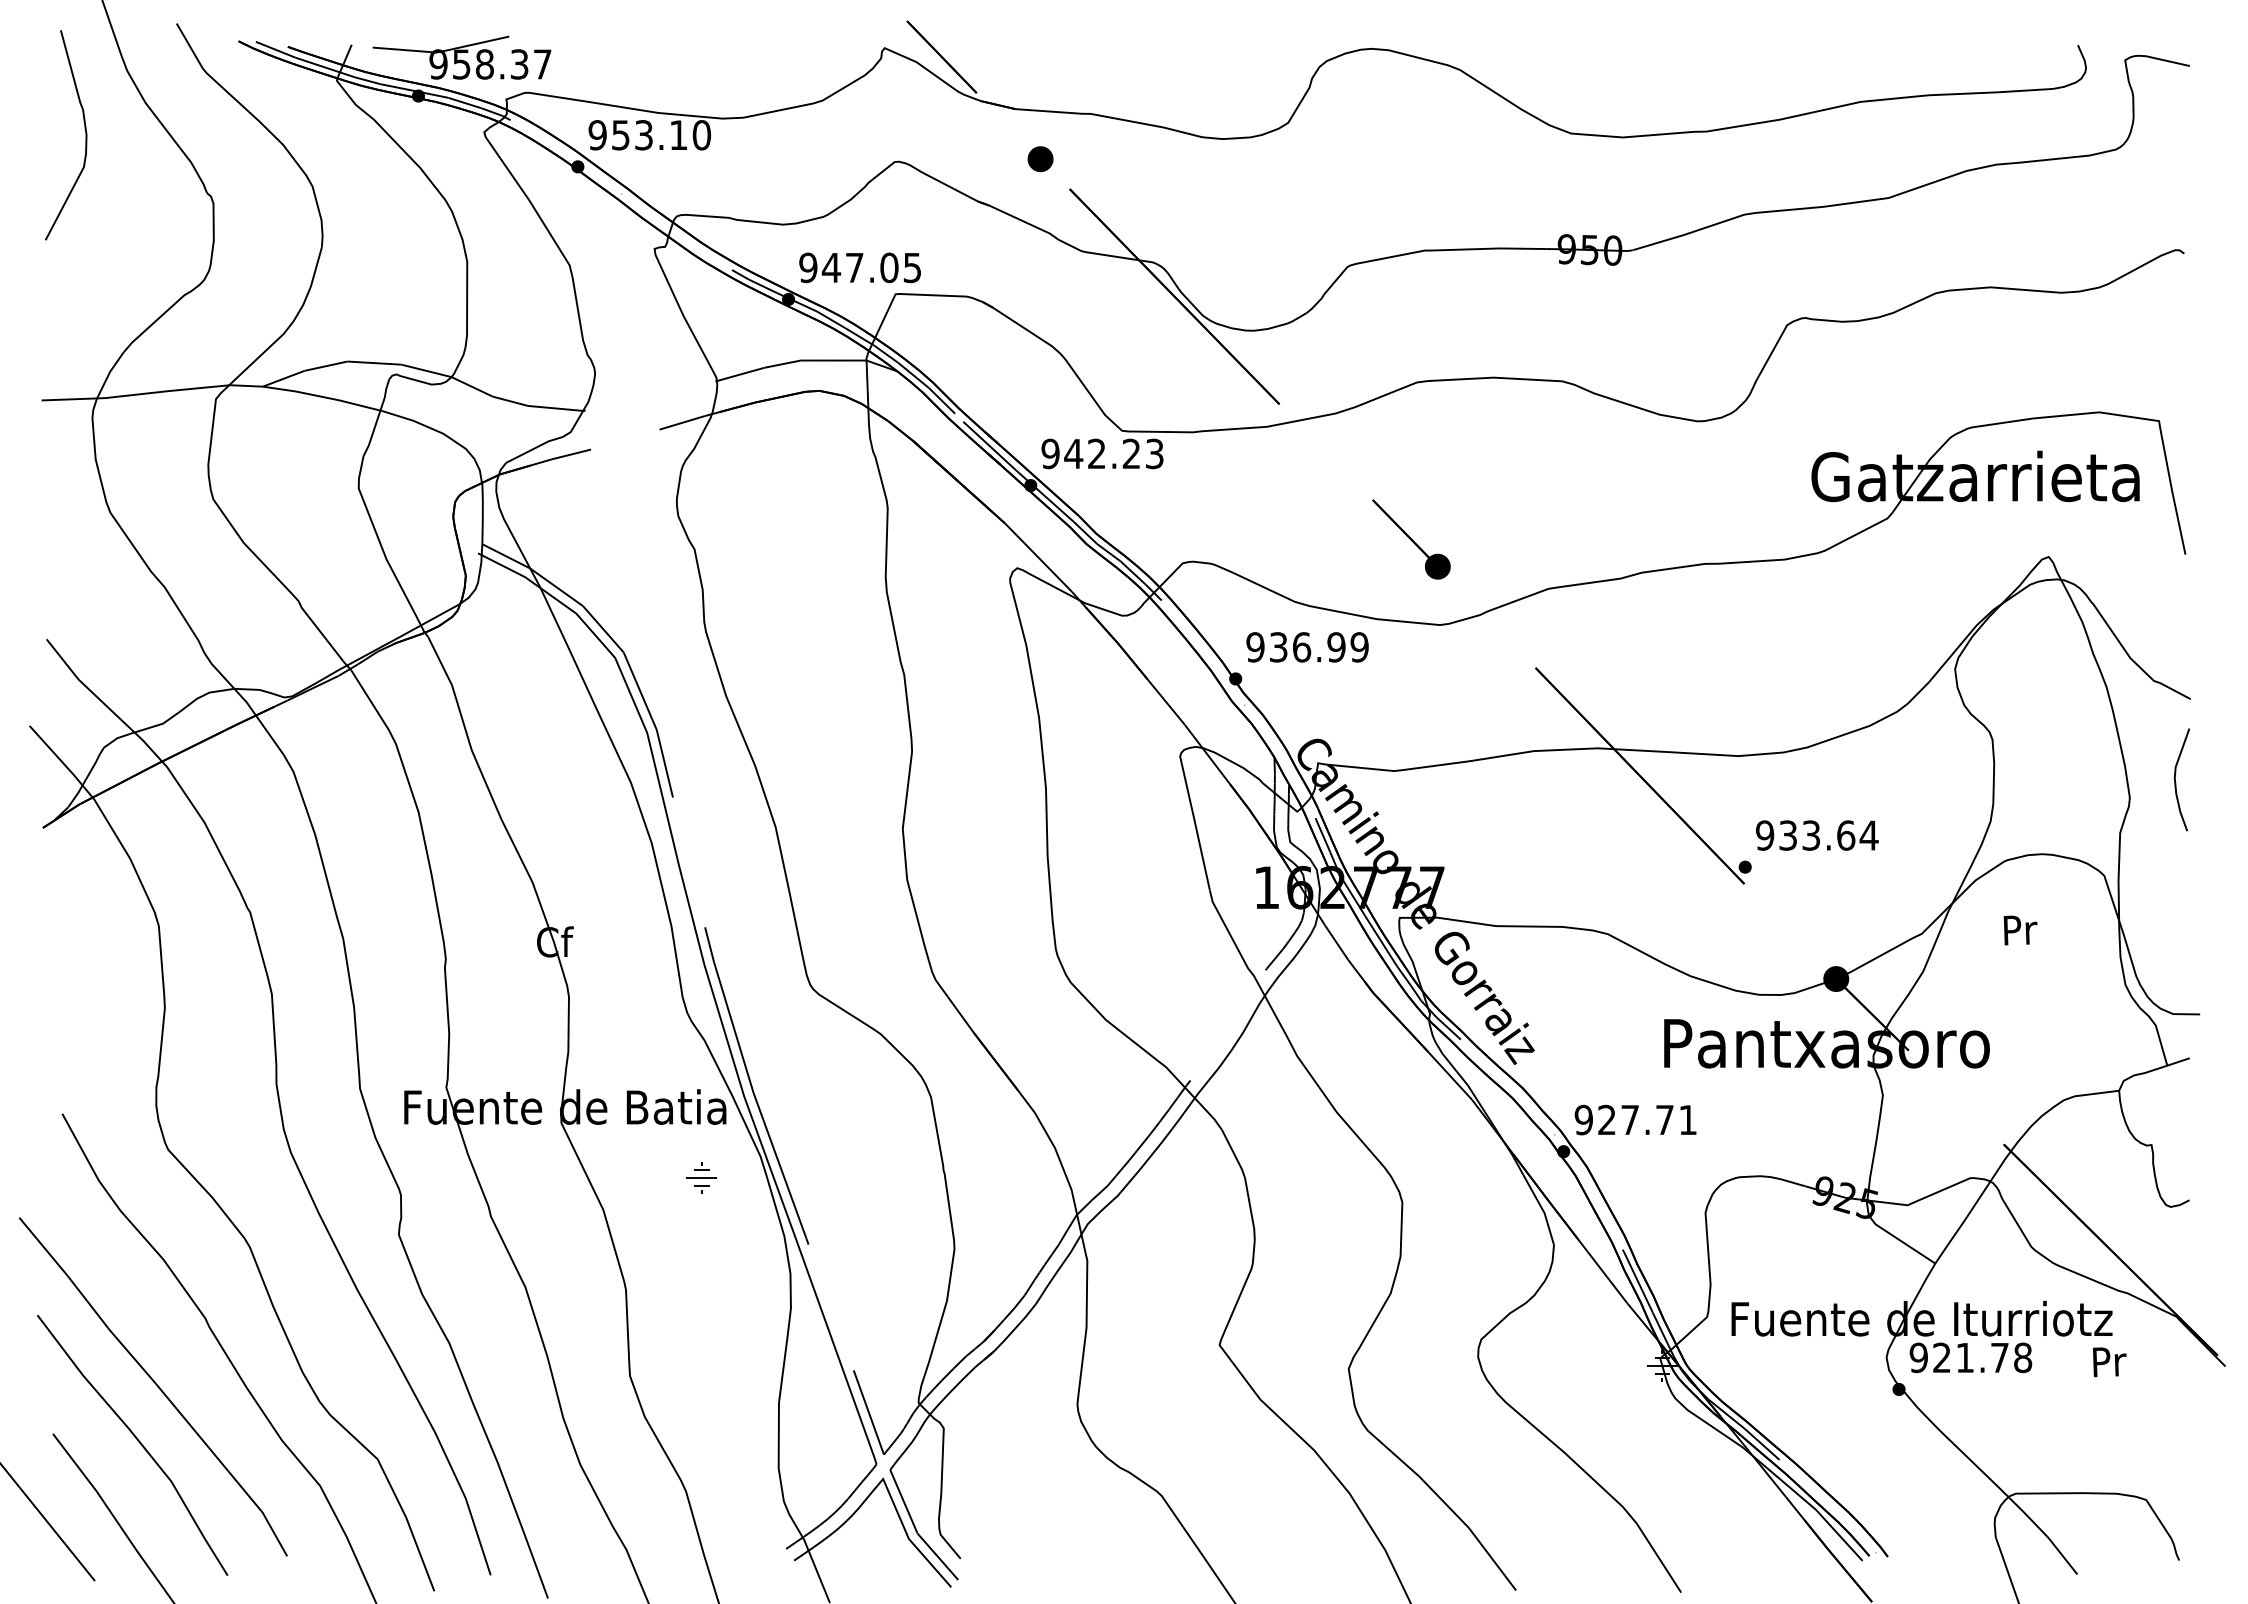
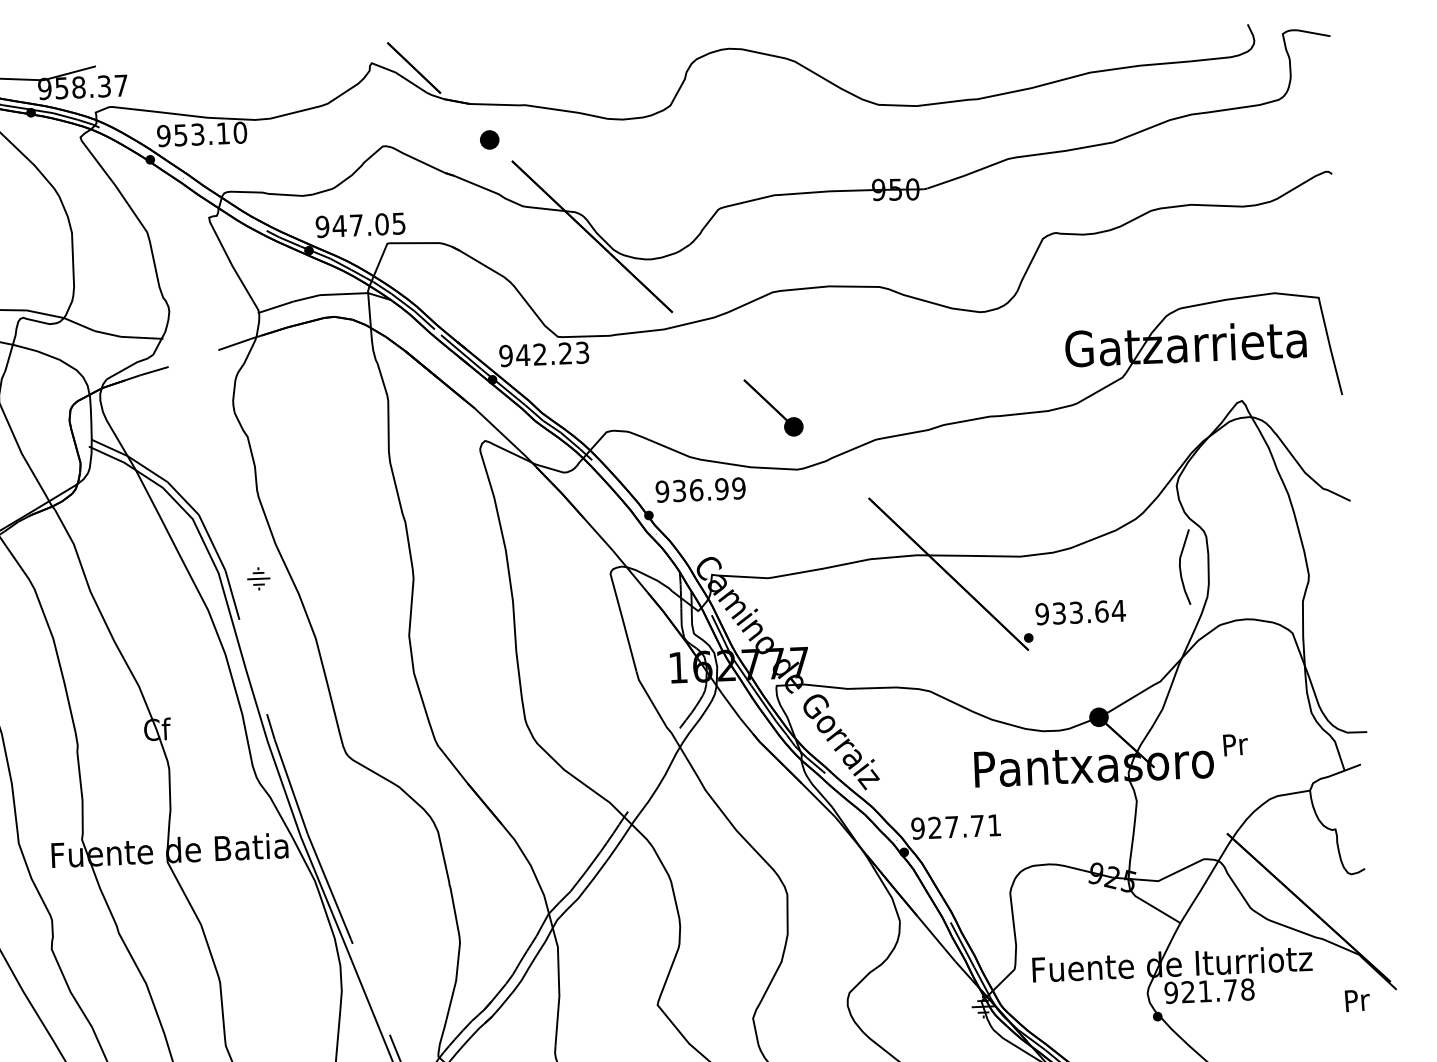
curve: (2176, 782) -> (1181, 569), moved
text: (2020, 930) -> (1235, 745), moved
part: (701, 1177) -> (258, 578), moved
text: (2109, 1362) -> (1357, 1000), moved

